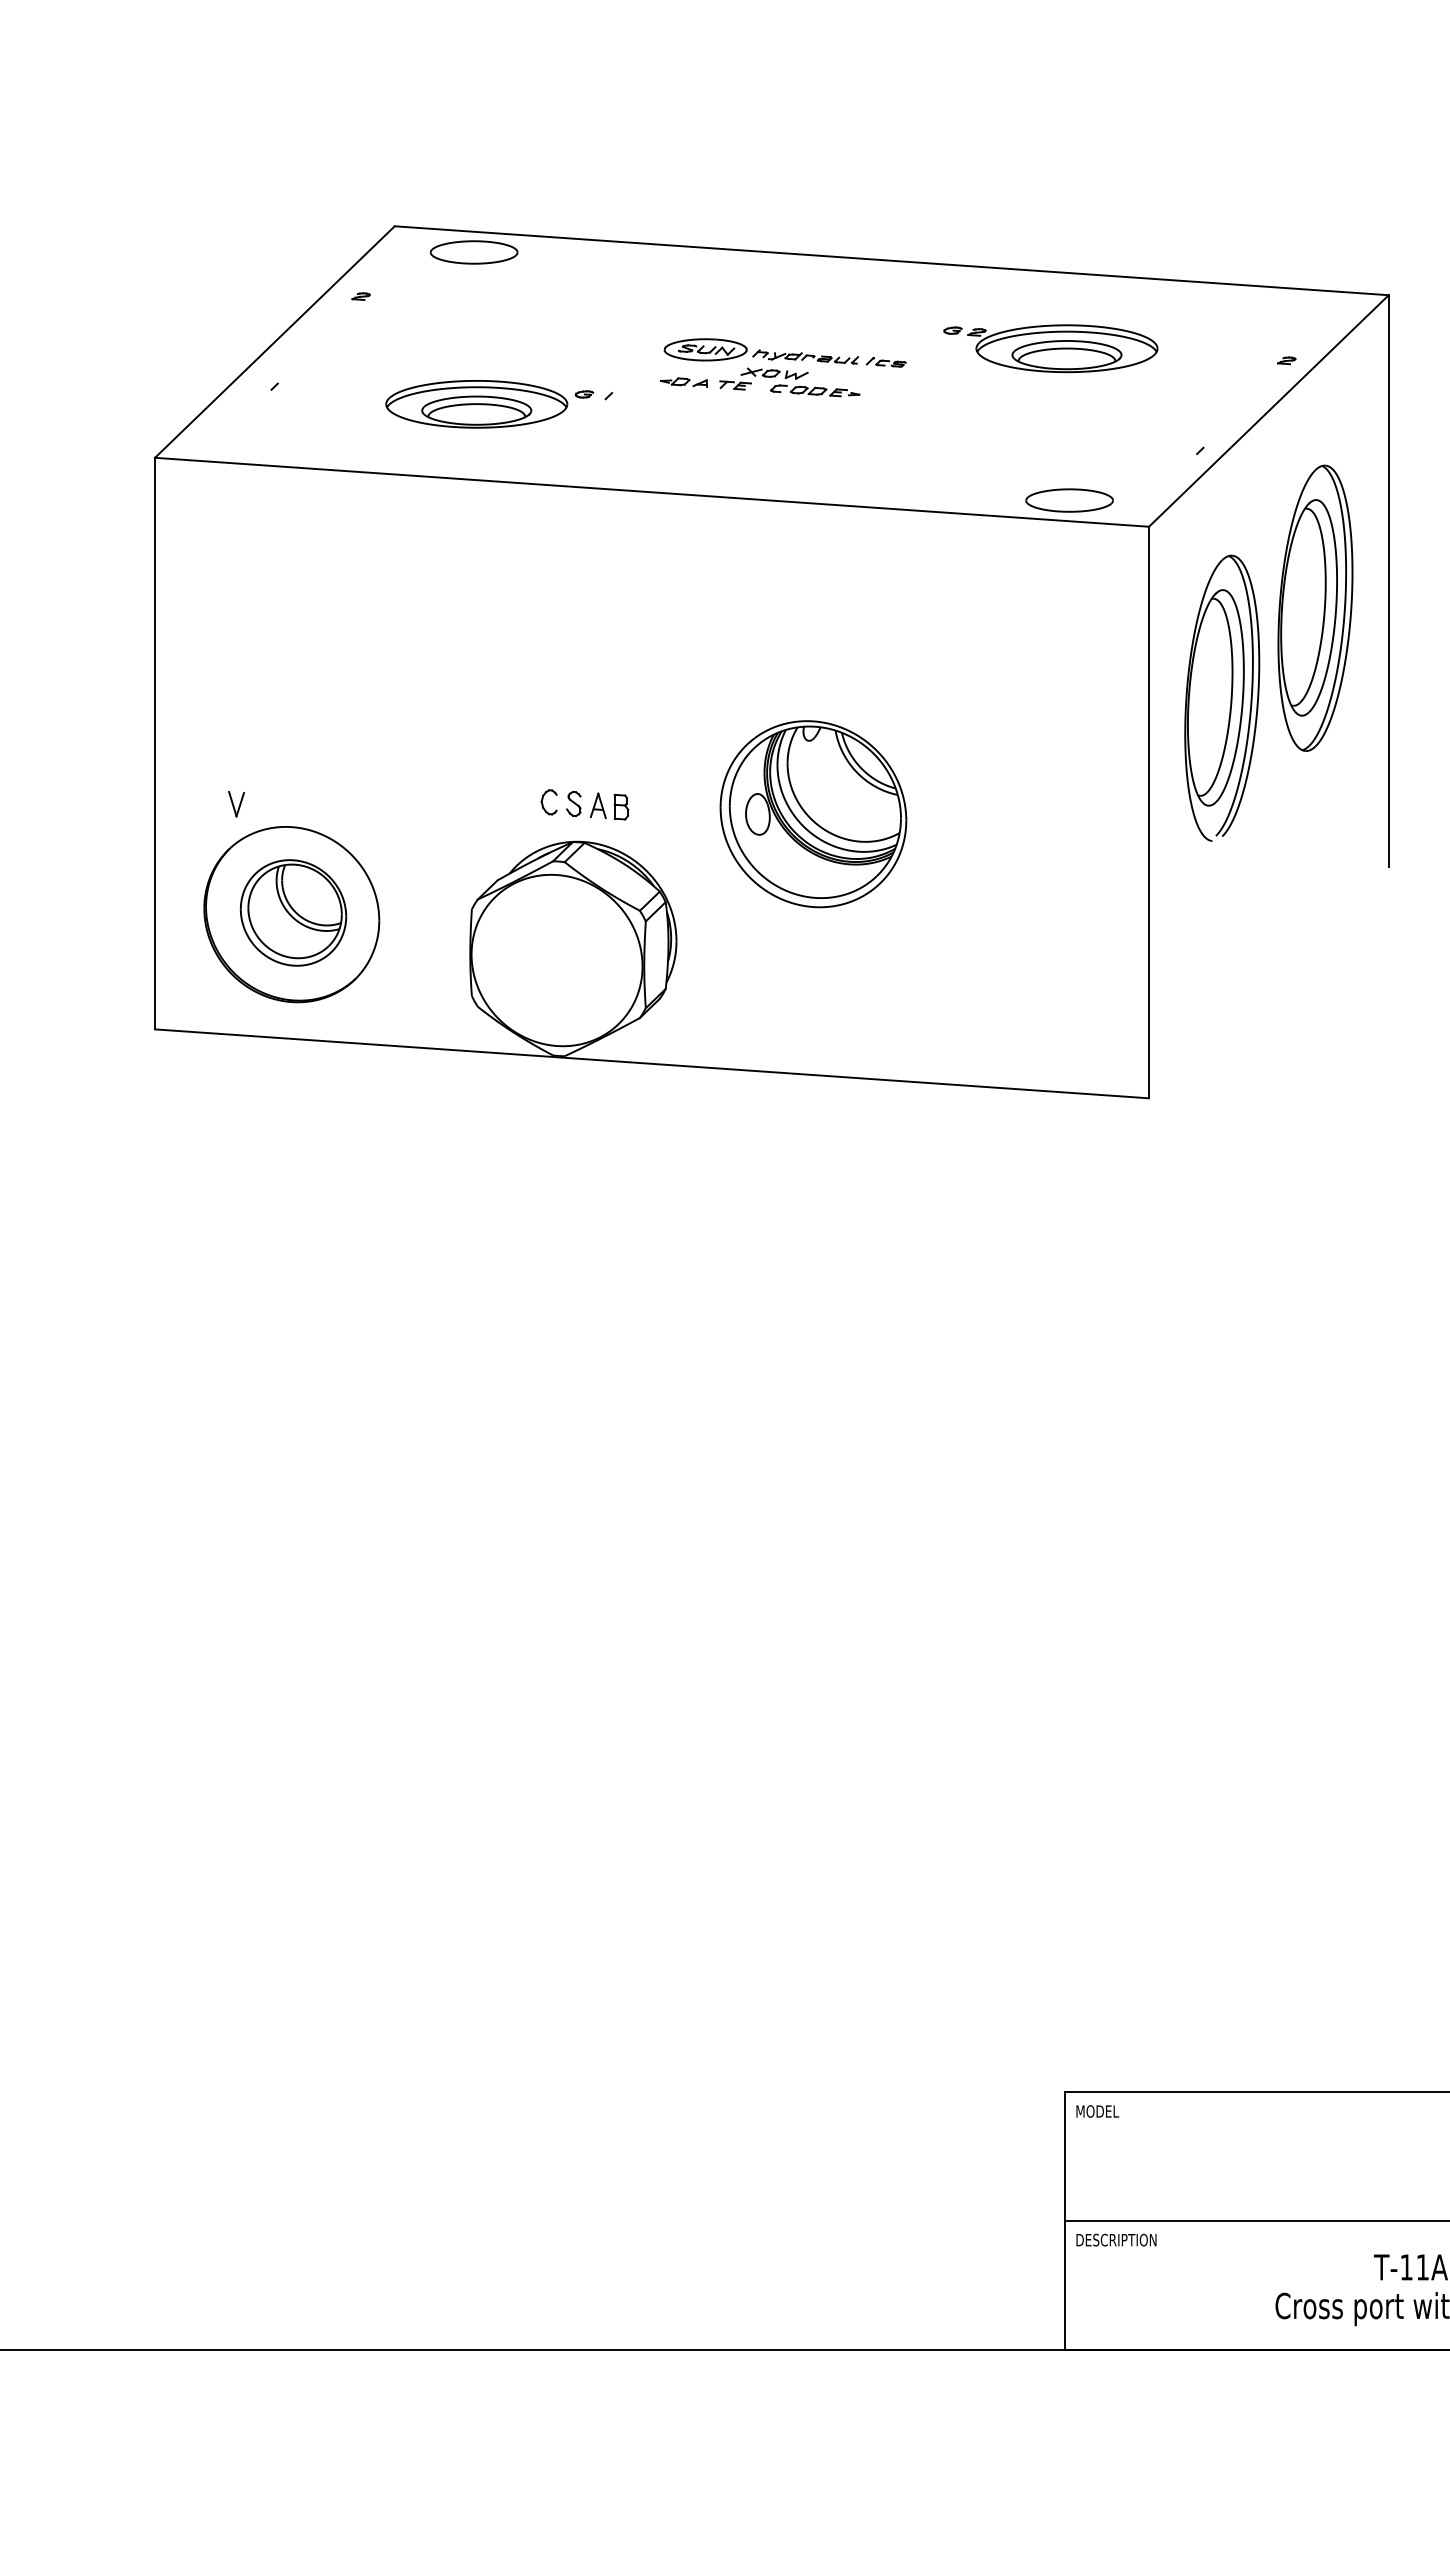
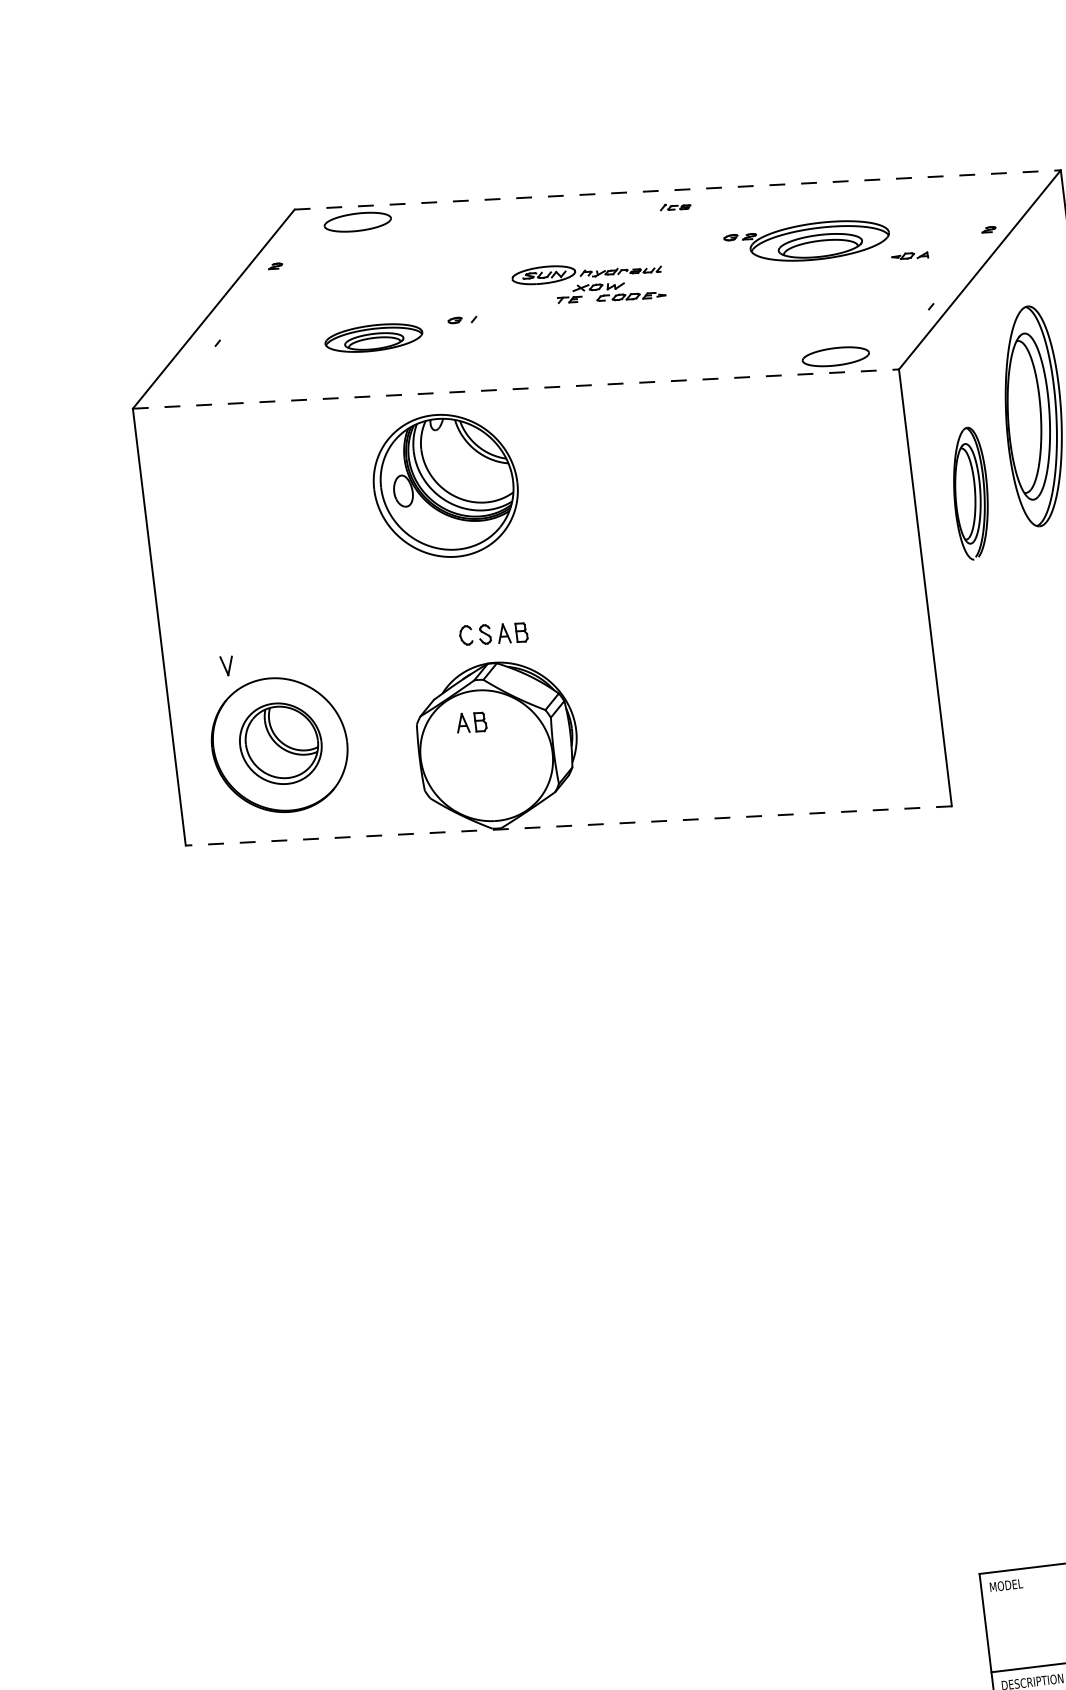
line: (892, 260) -> (678, 189), solid -> dashed
part: (885, 362) -> (675, 207), moved
part: (684, 382) -> (910, 256), moved
part: (476, 404) -> (373, 338), size x0.7
line: (652, 492) -> (516, 389), solid -> dashed
part: (1222, 697) -> (970, 493), size x0.6
part: (813, 814) -> (445, 486), moved
part: (542, 915) -> (471, 722), added
line: (651, 1063) -> (568, 825), solid -> dashed

